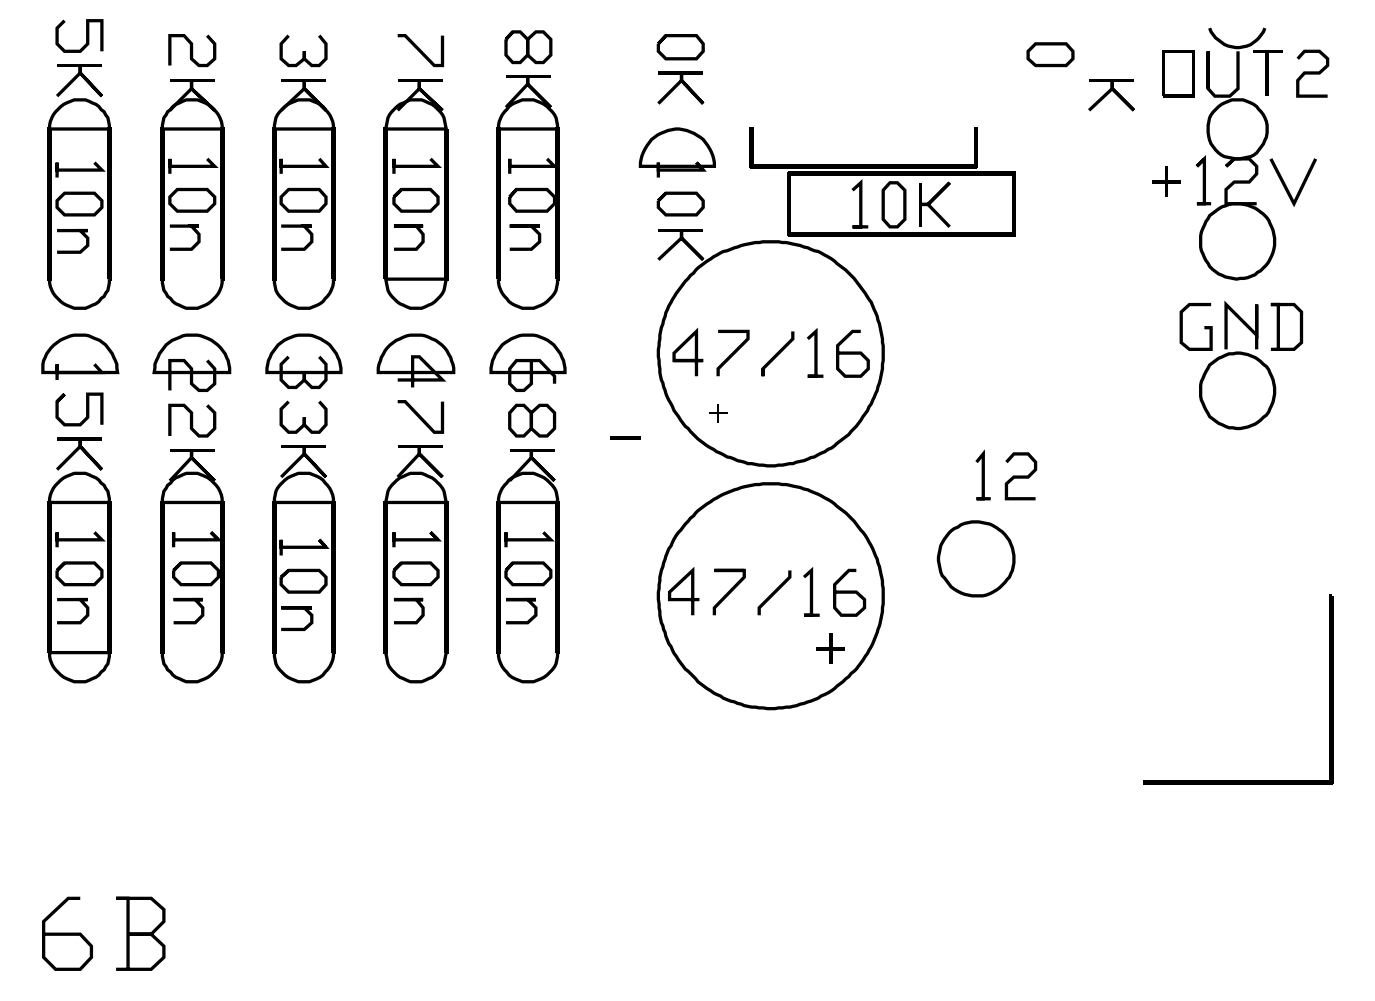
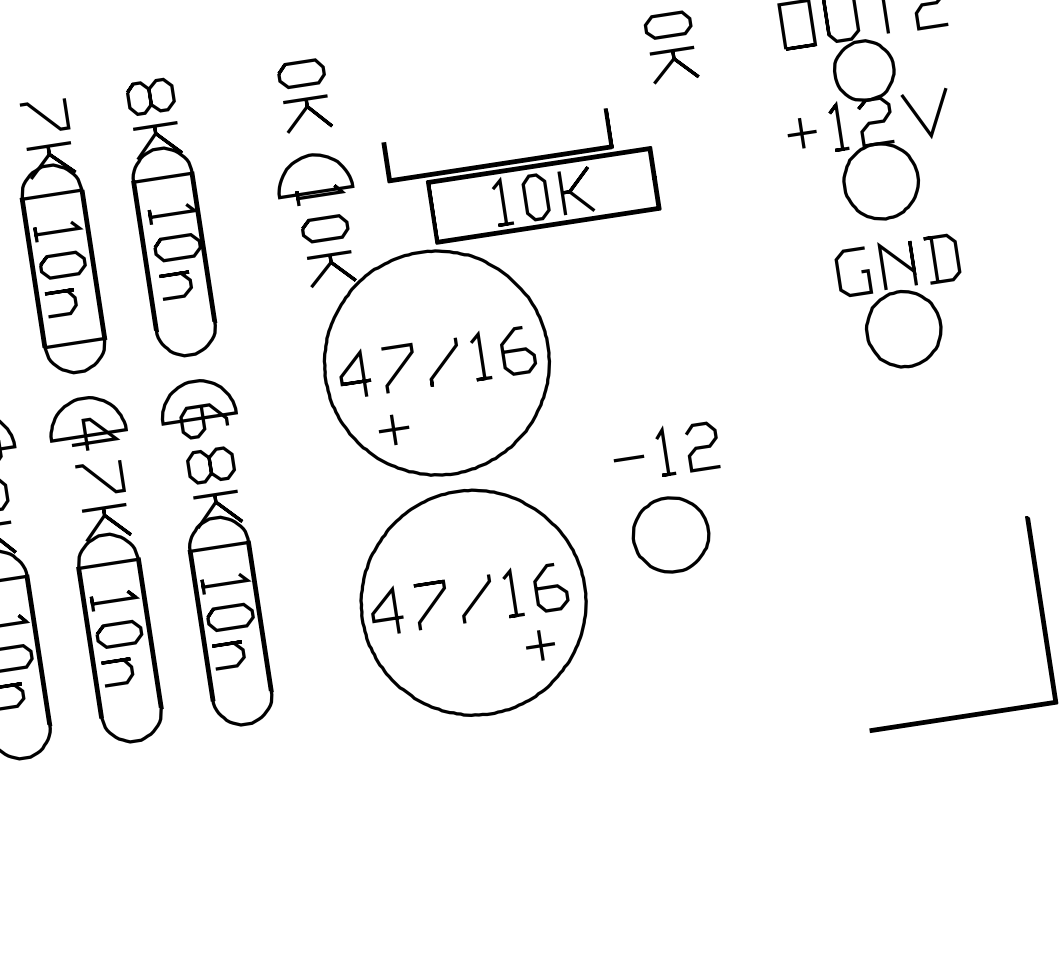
part: (1111, 95) -> (674, 65), moved
part: (718, 413) -> (394, 430), size x1.67
line: (625, 437) -> (629, 457), moved

